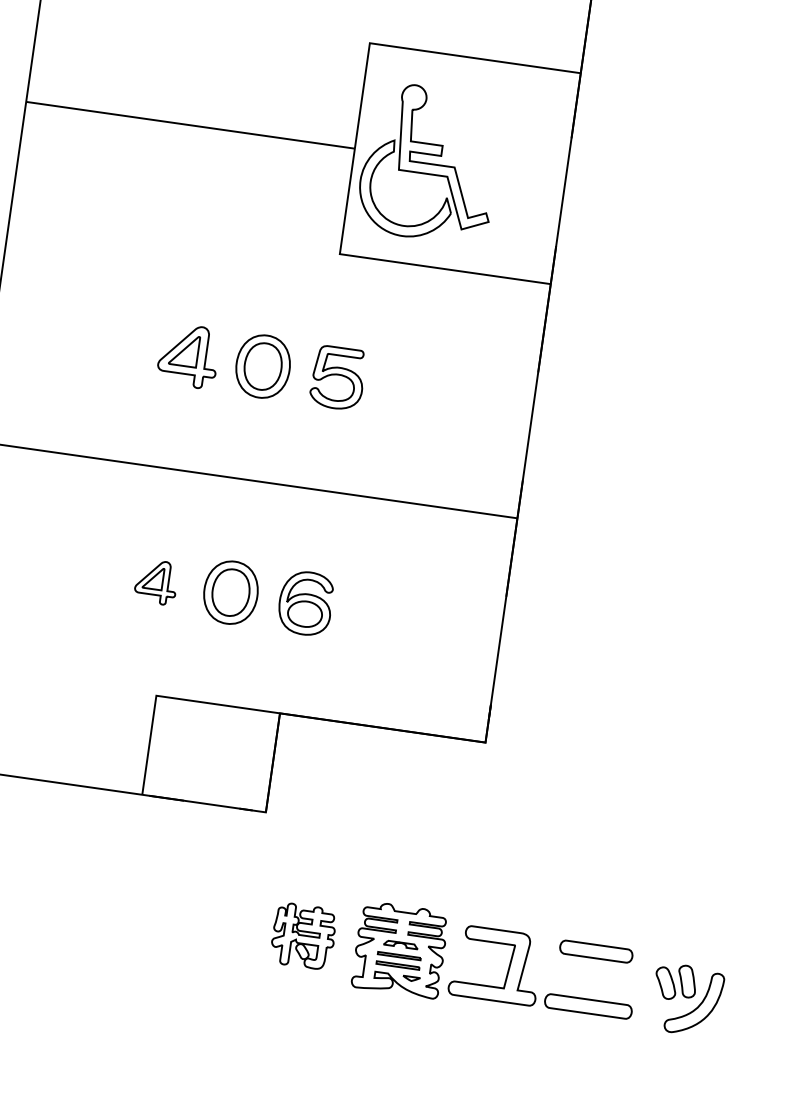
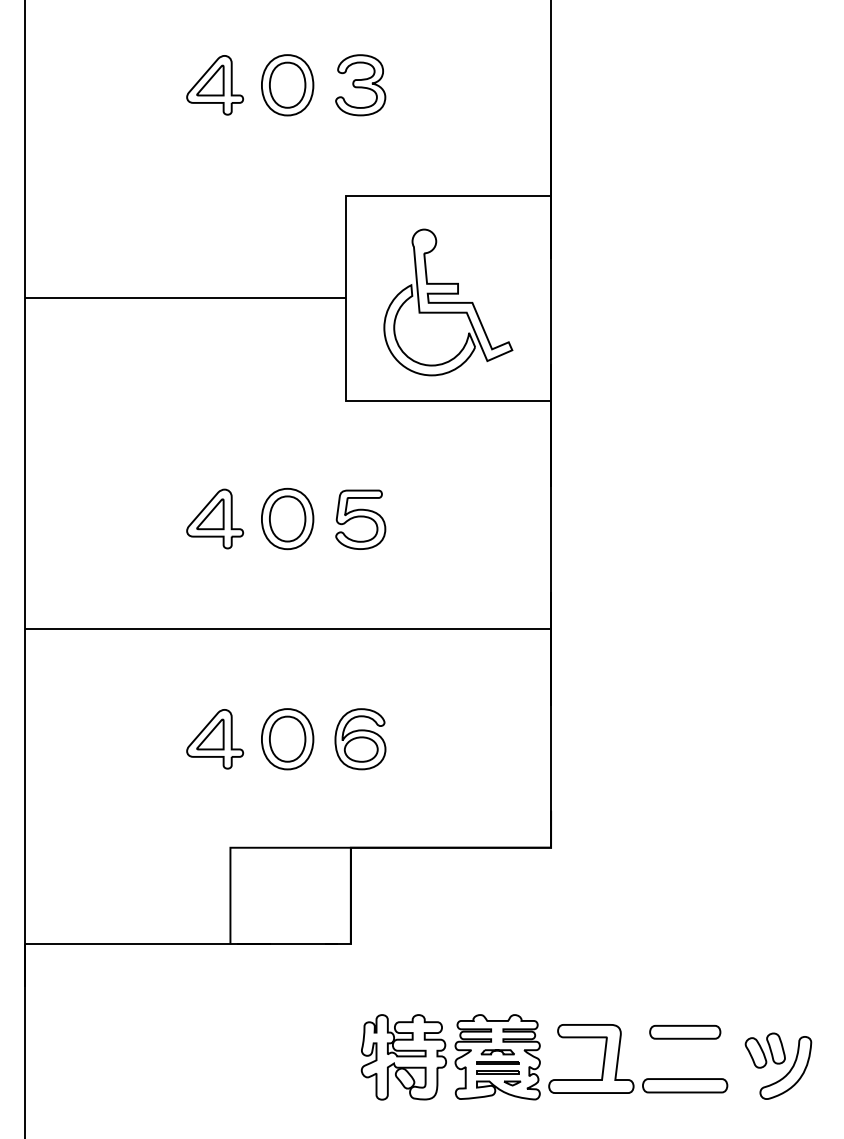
part: (430, 163) -> (448, 302), moved
part: (155, 582) -> (214, 739), size x1.43
part: (303, 936) -> (403, 1057), size x1.43

